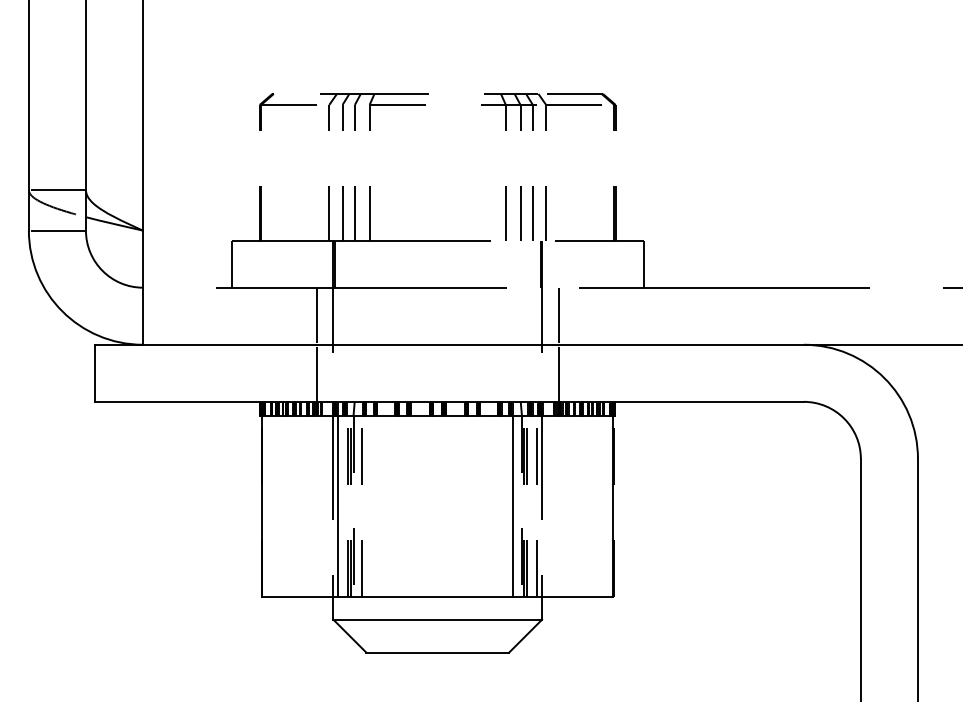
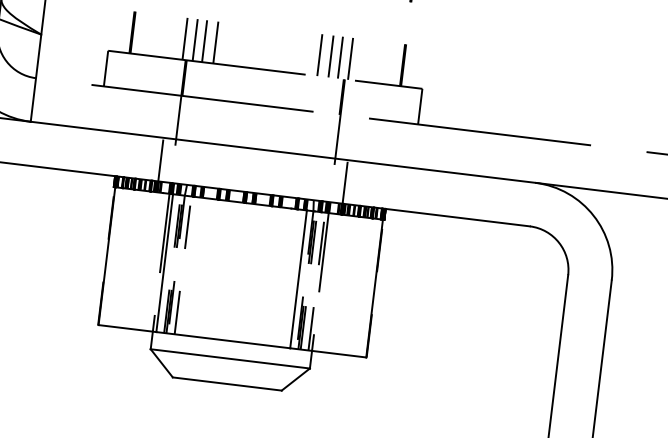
line: (317, 315) -> (166, 115), removed
line: (558, 315) -> (350, 137), removed

